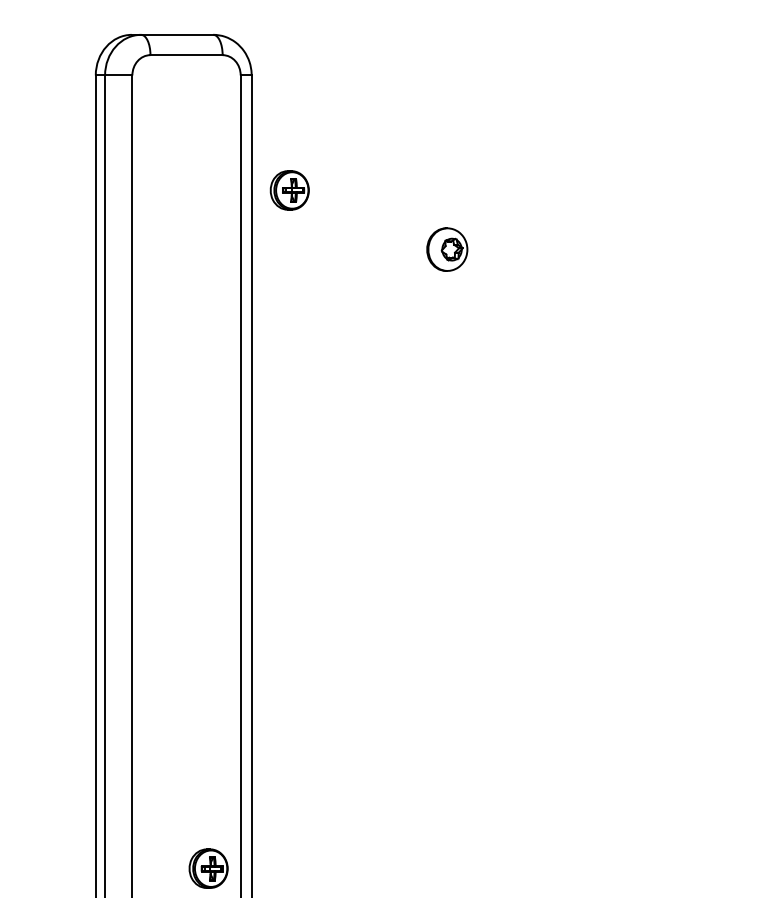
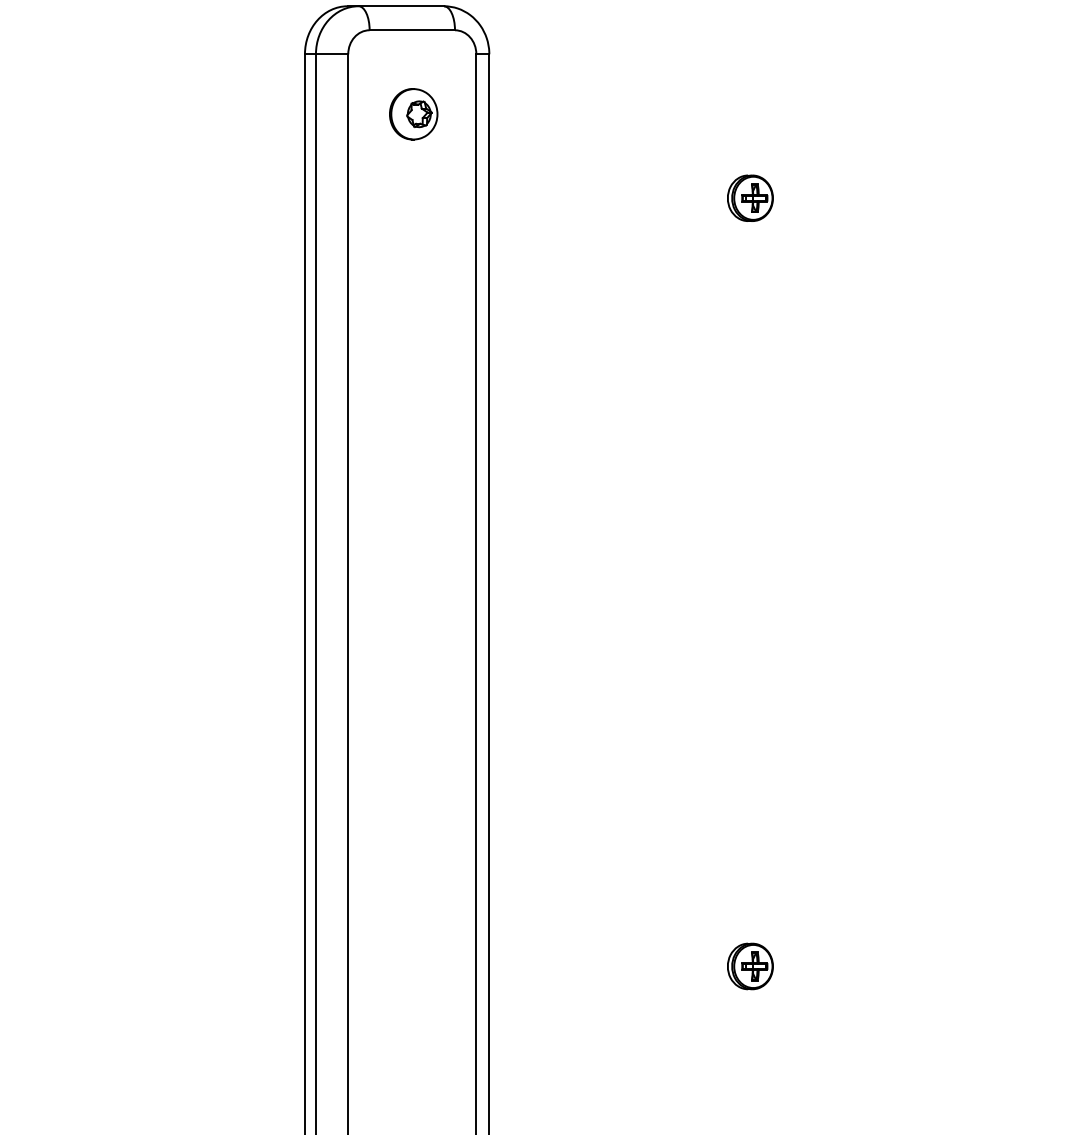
part: (289, 189) -> (750, 197), moved
part: (447, 249) -> (413, 114), moved
part: (208, 868) -> (750, 966), moved

